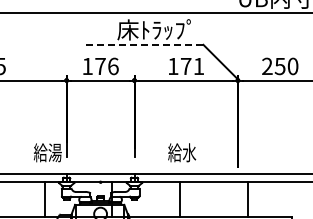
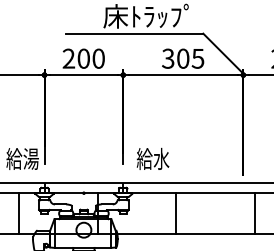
line: (143, 44) -> (133, 33), dashed -> solid
text: (100, 66) -> (83, 58), 176 -> 200
text: (185, 66) -> (182, 58), 171 -> 305
text: (182, 152) -> (153, 158), moved

